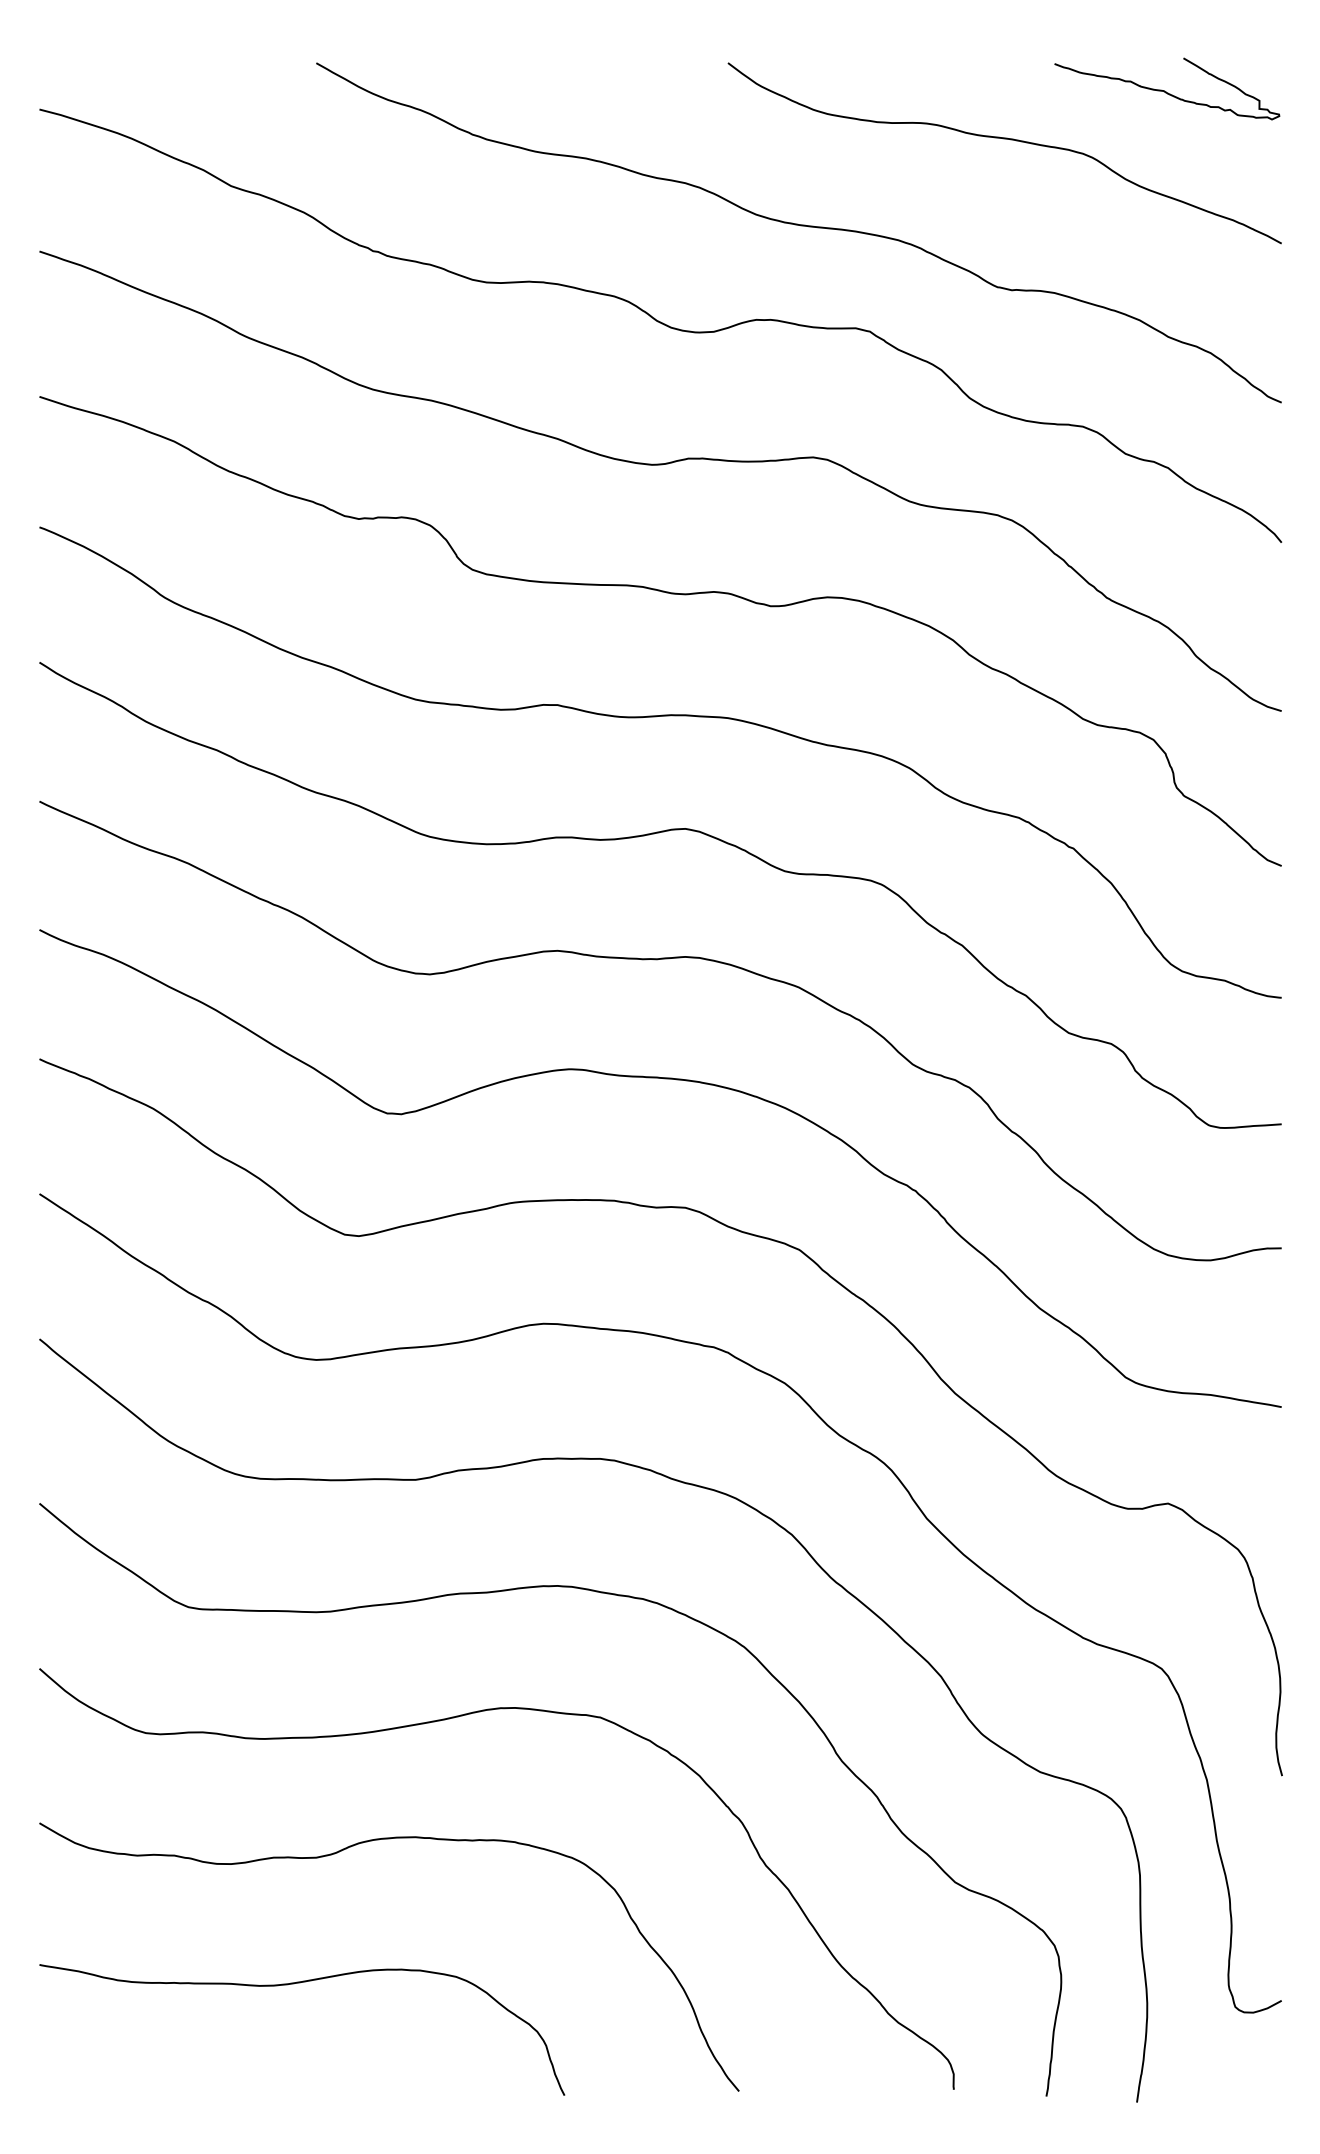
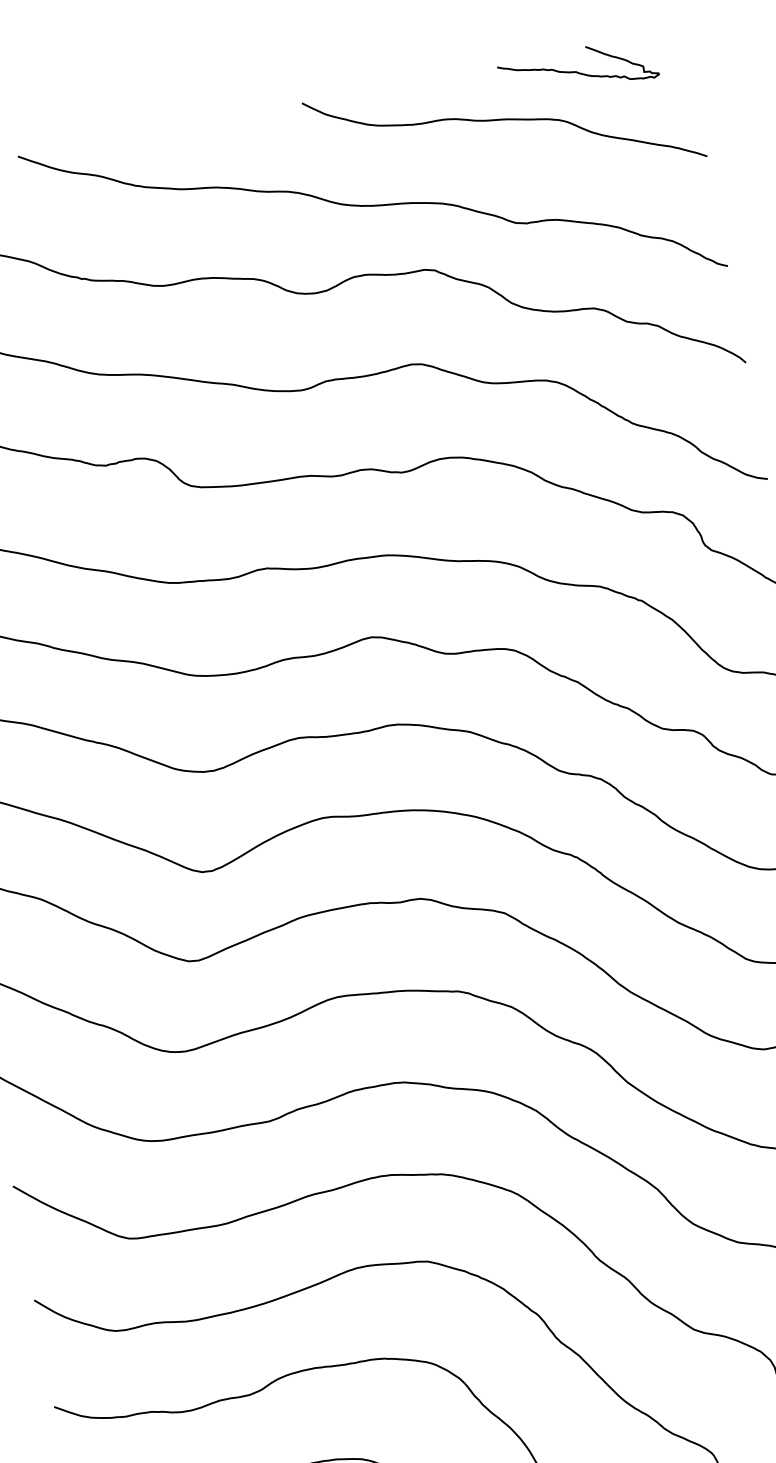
curve: (1166, 91) -> (577, 71), moved

